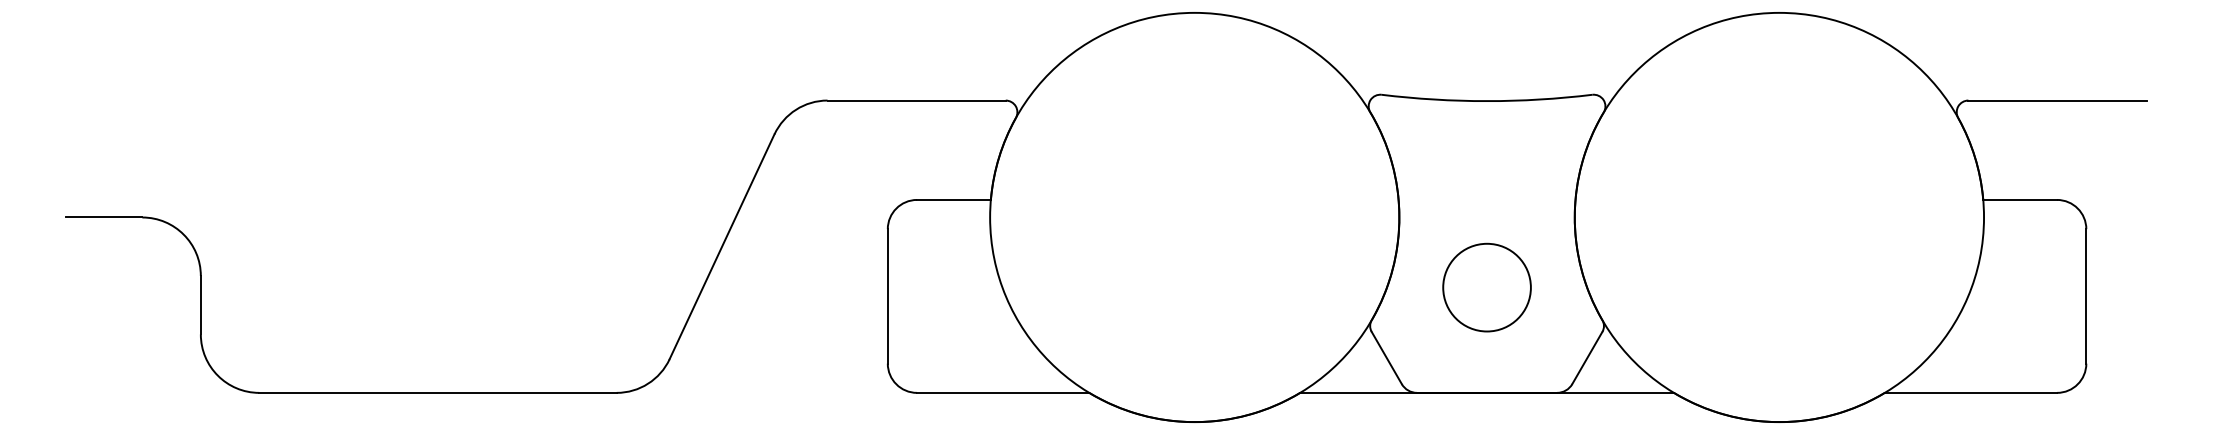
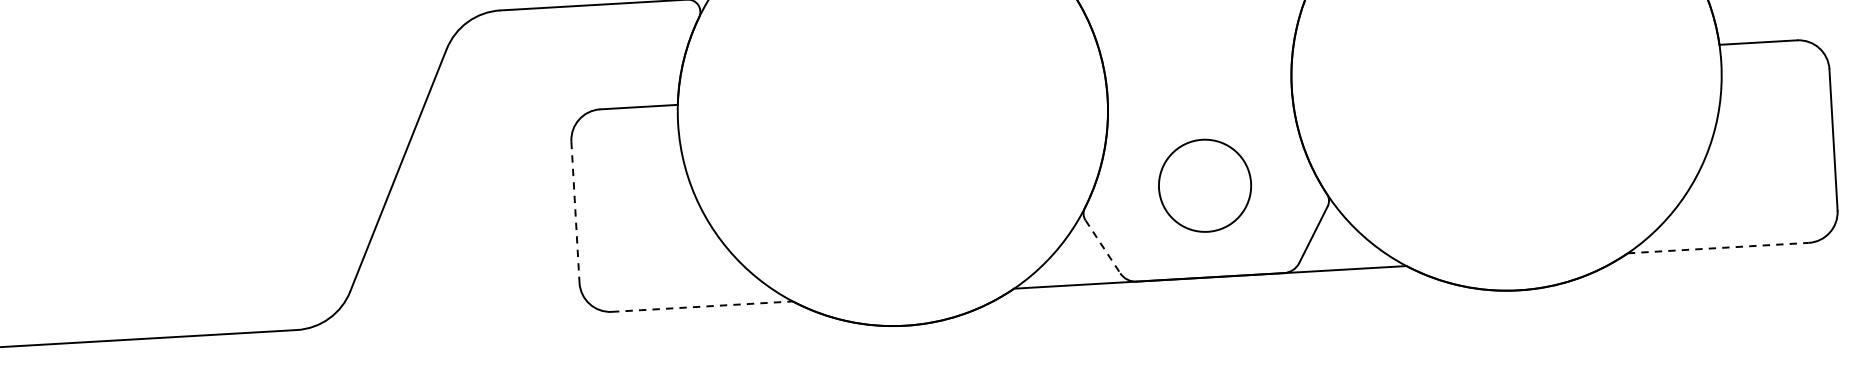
circle: (1486, 287) -> (1204, 185), moved
line: (887, 296) -> (575, 212), solid -> dashed
line: (1387, 358) -> (1103, 247), solid -> dashed
line: (1003, 392) -> (702, 306), solid -> dashed
line: (1971, 392) -> (1718, 247), solid -> dashed

